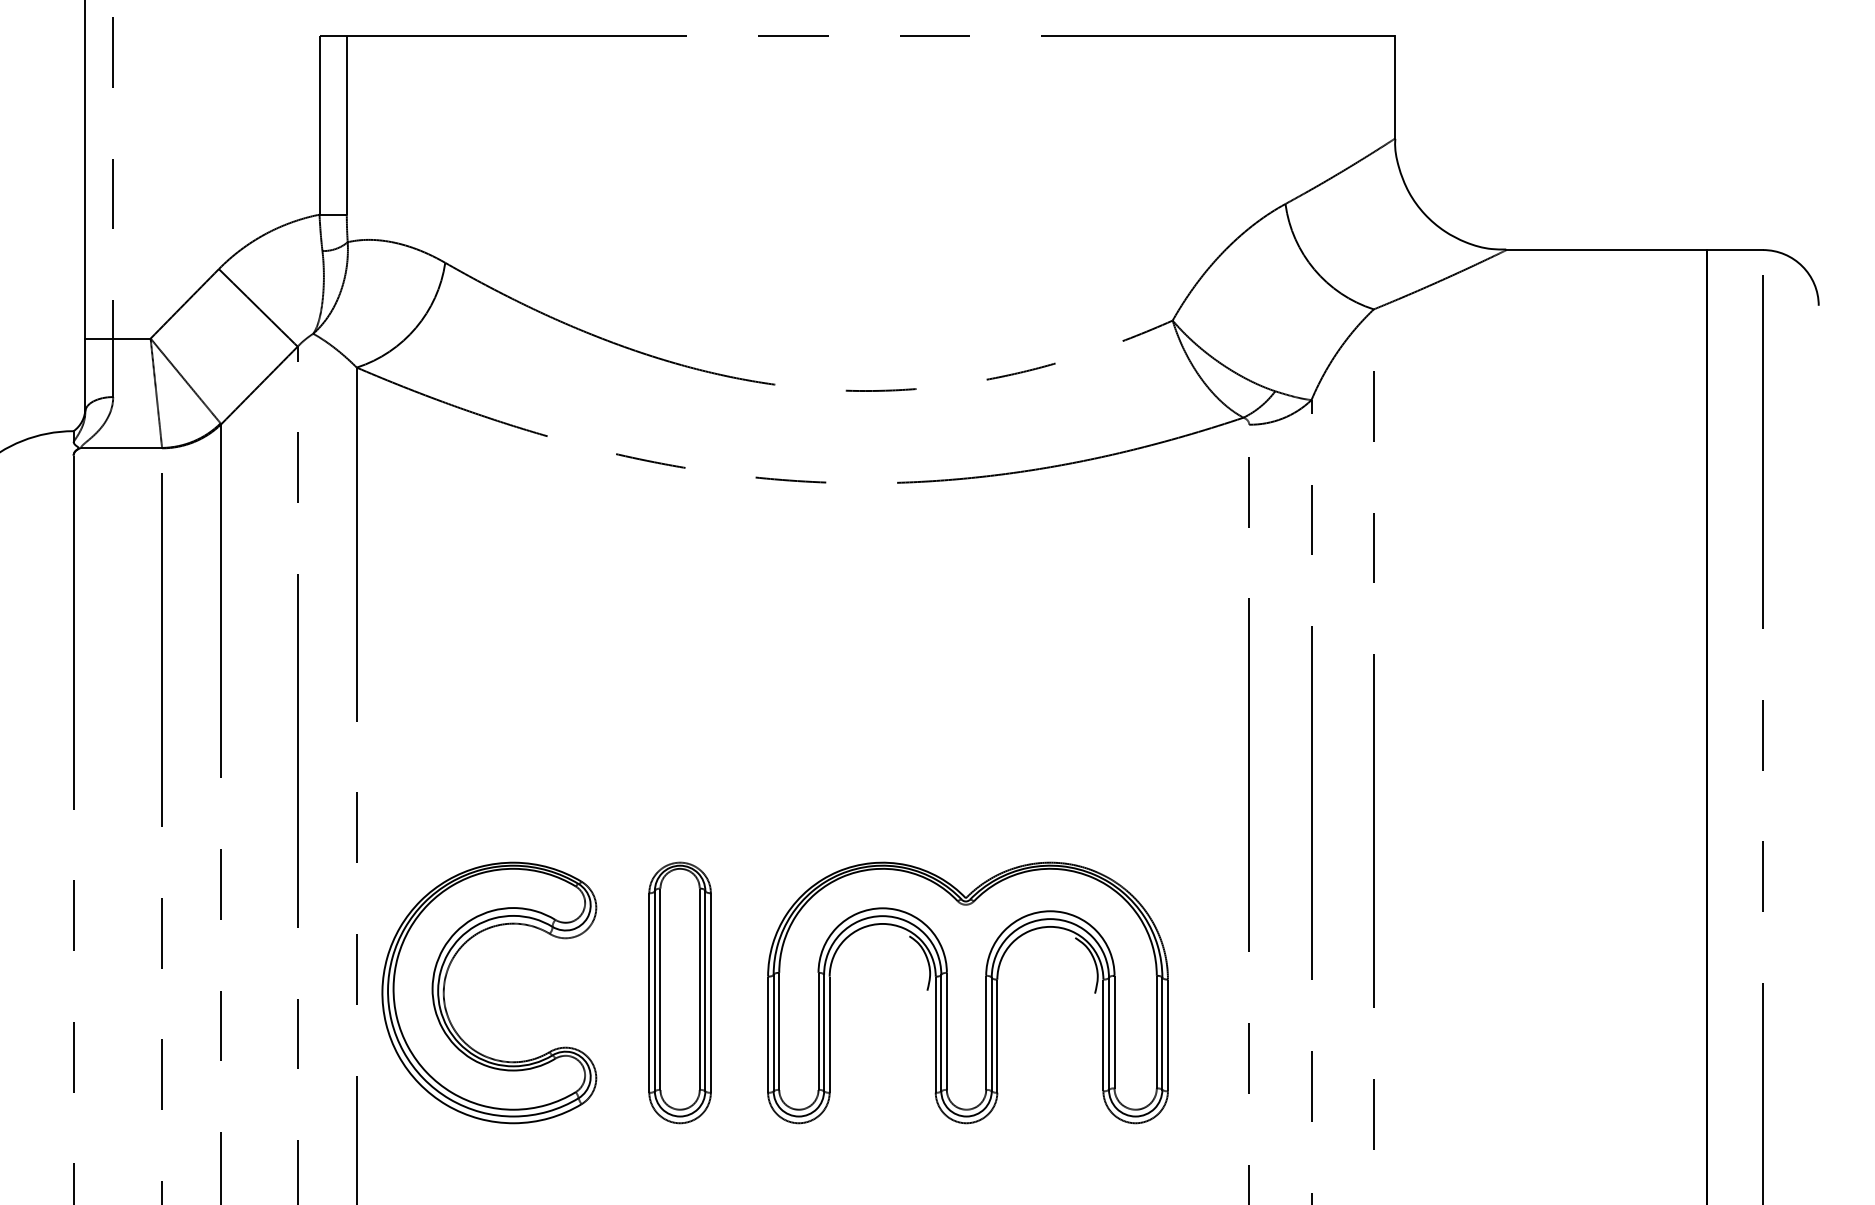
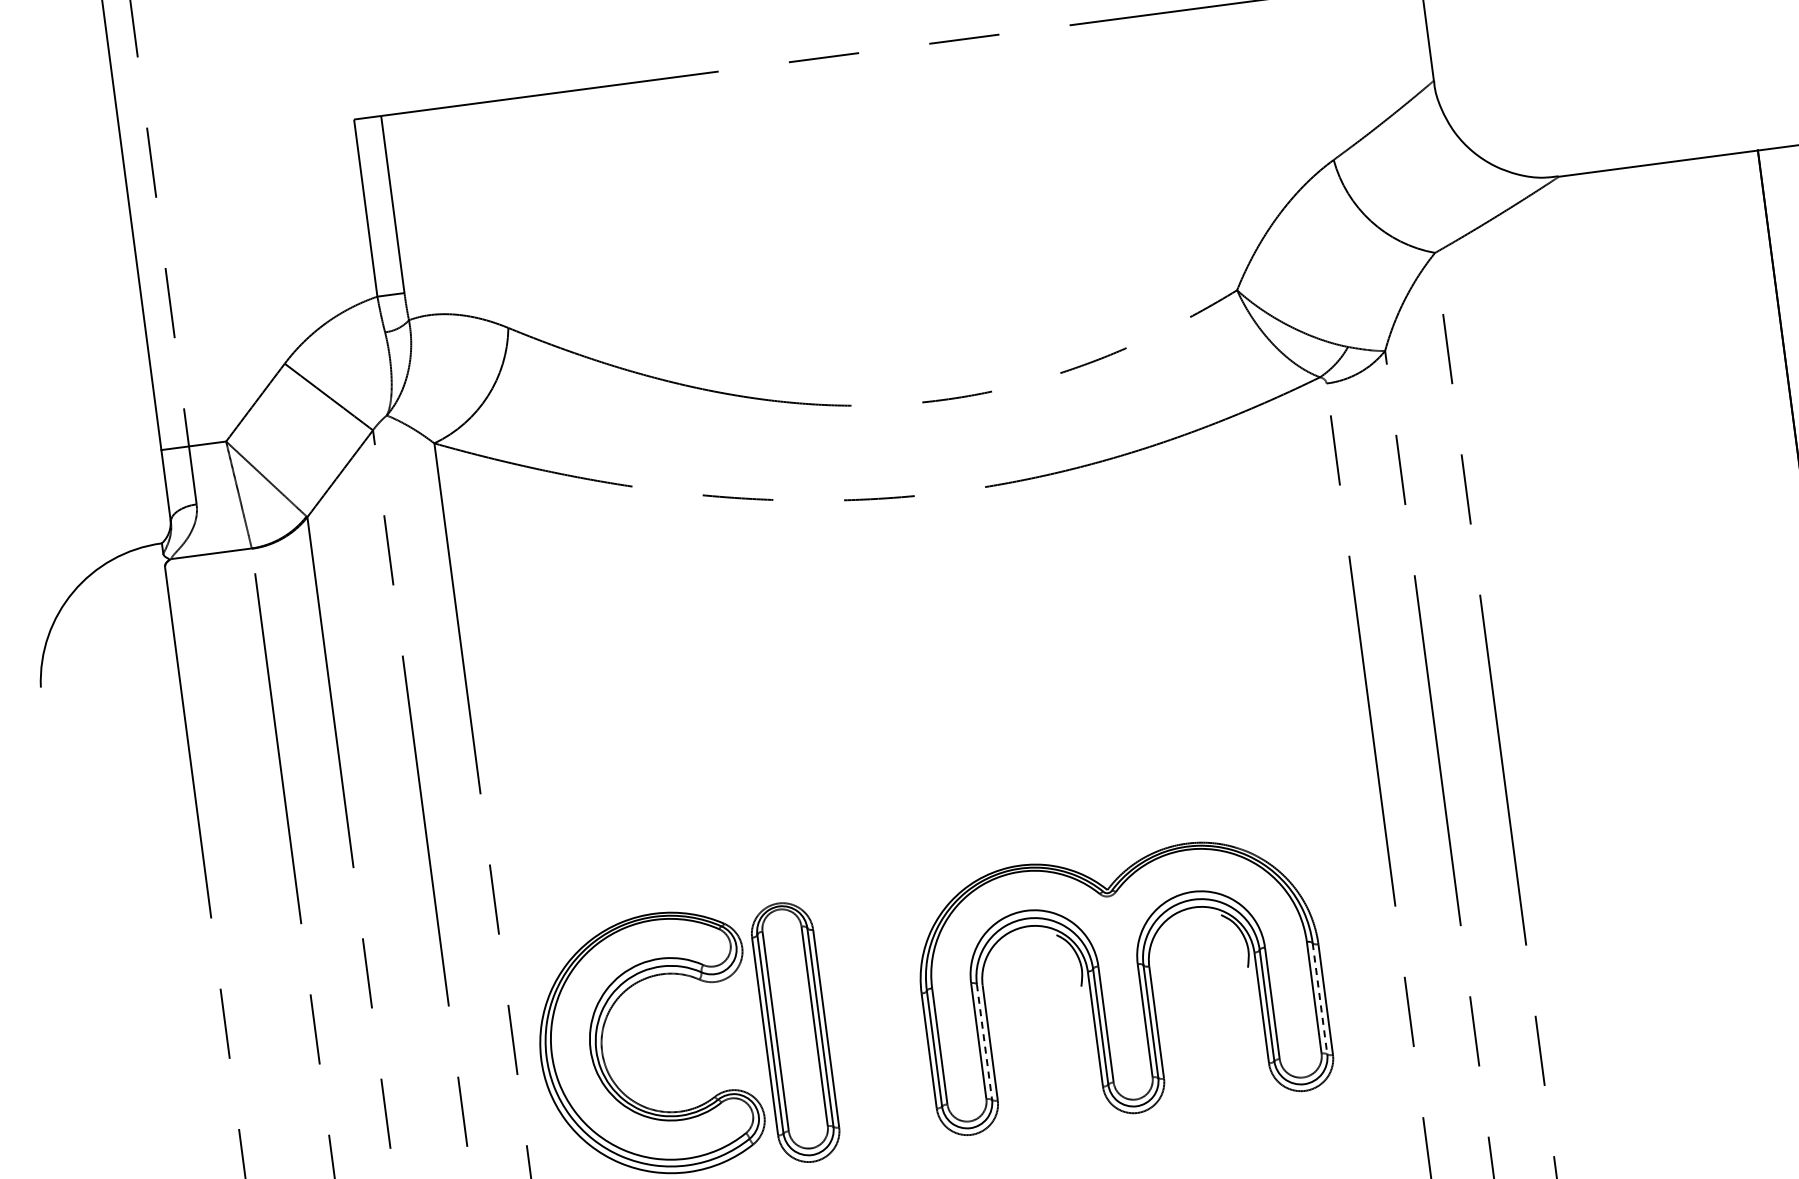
part: (679, 992) -> (794, 1032), moved
line: (824, 1033) -> (984, 1042), solid -> dashed
line: (1162, 1034) -> (1320, 999), solid -> dashed

